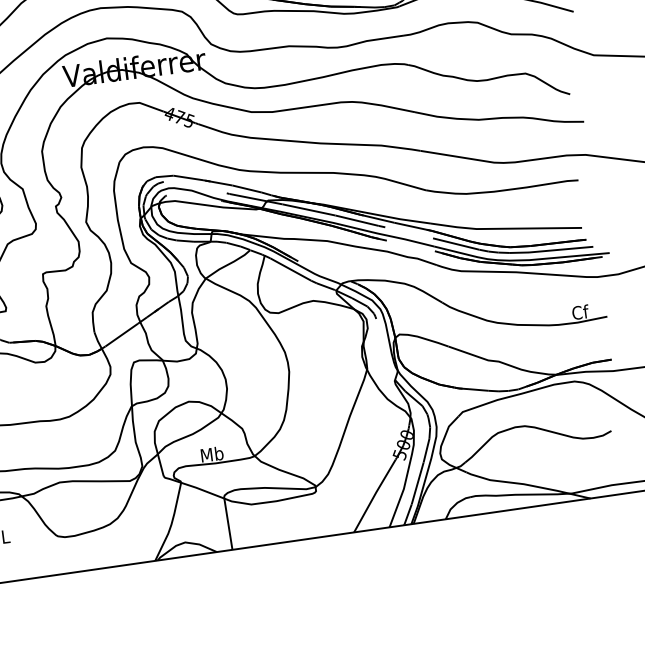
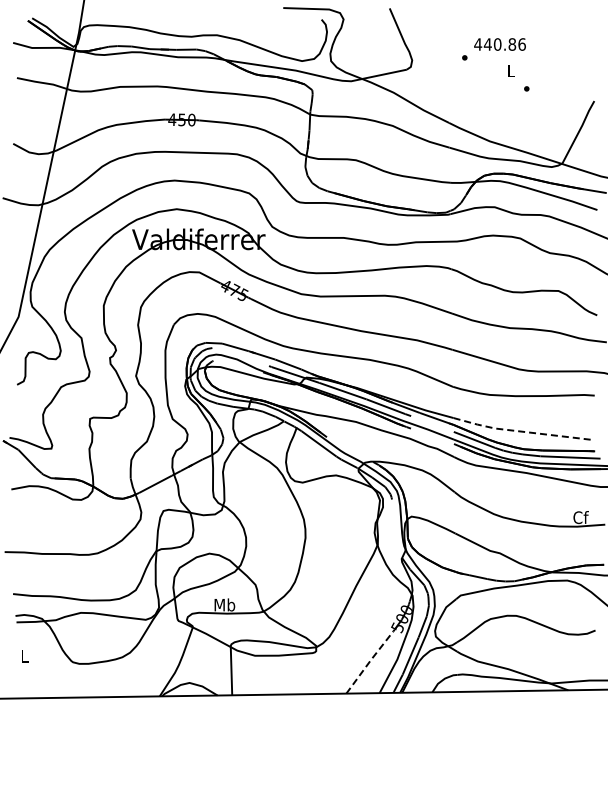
line: (504, 228) -> (520, 431), solid -> dashed
line: (374, 494) -> (369, 661), solid -> dashed

